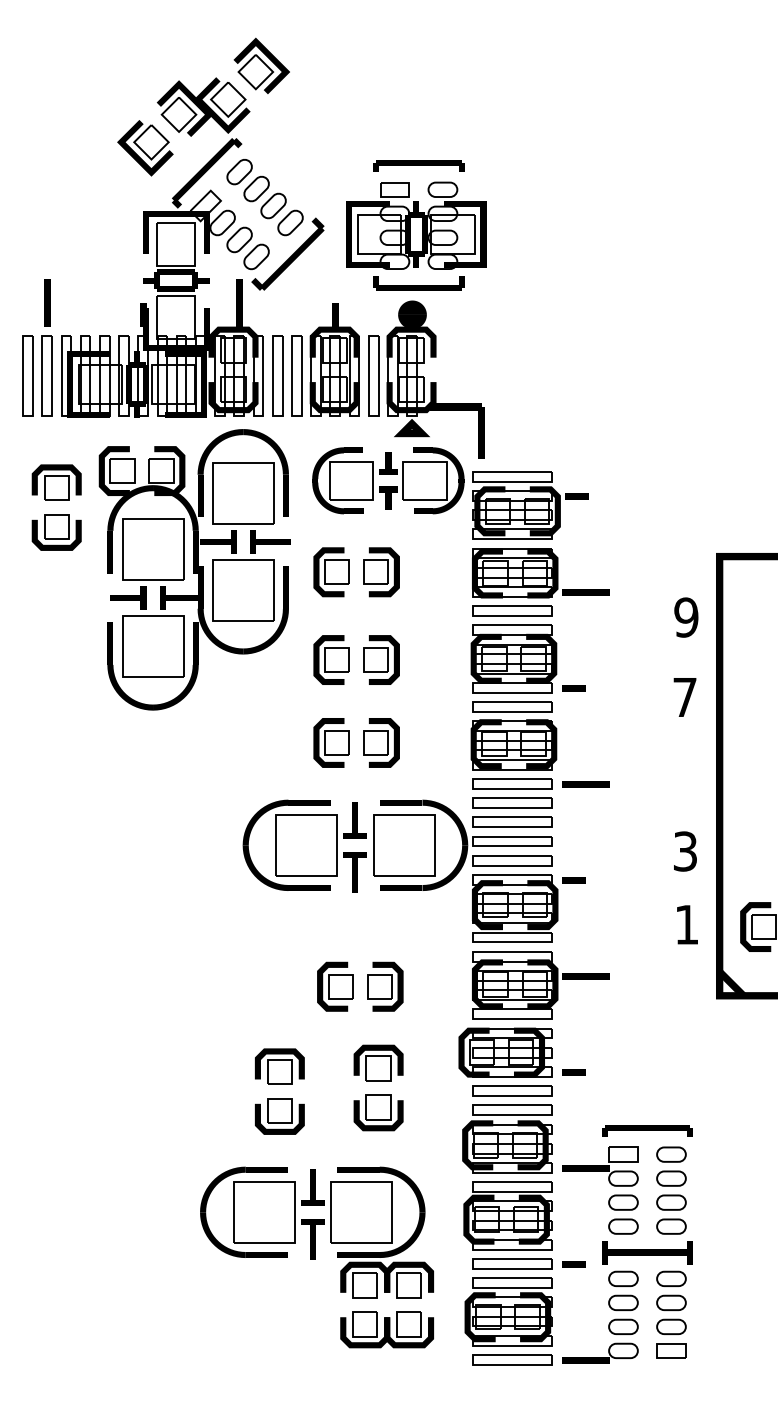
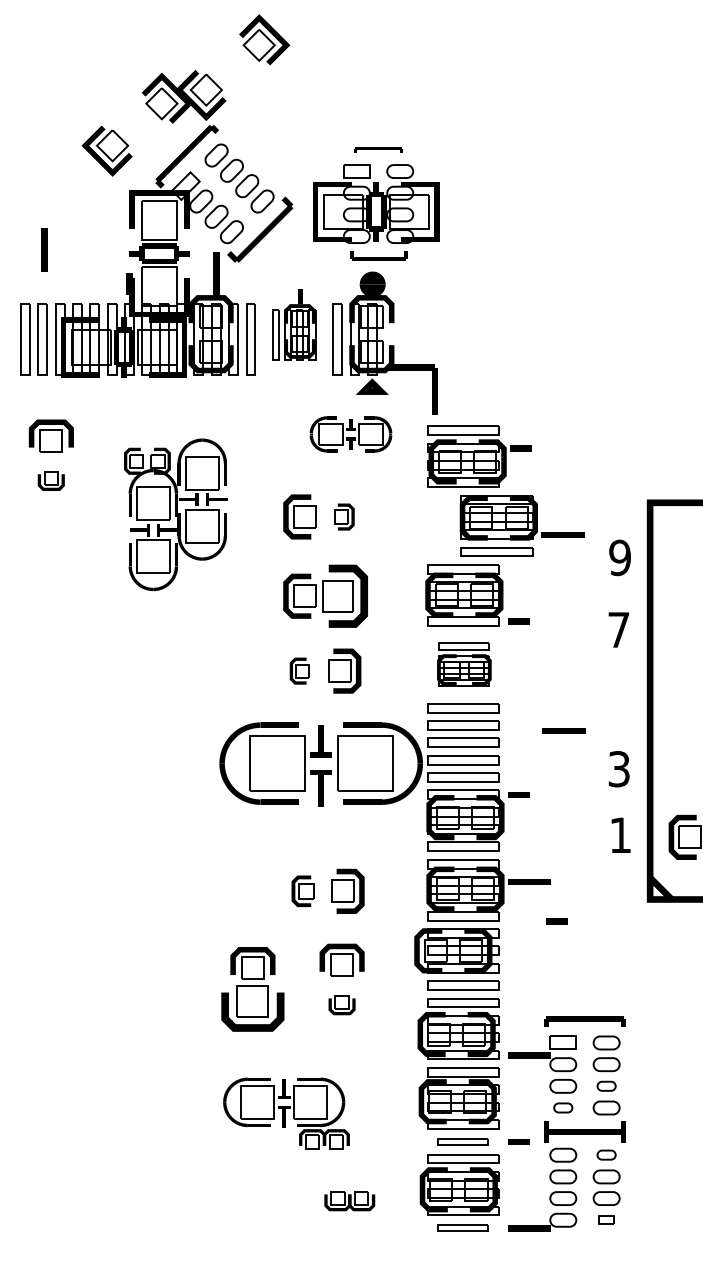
part: (261, 65) -> (264, 39), moved
part: (145, 148) -> (107, 151), moved
part: (418, 165) -> (378, 149), size x0.6
part: (418, 283) -> (378, 256), size x0.7
line: (47, 302) -> (44, 249), moved
part: (325, 359) -> (294, 324), size x0.7
part: (388, 480) -> (351, 434), size x0.6
part: (56, 532) -> (51, 481), size x0.6
part: (194, 569) -> (175, 514), size x0.6
part: (381, 572) -> (344, 517), size x0.6
part: (540, 582) -> (521, 526), moved
part: (381, 659) -> (344, 595), size x1.4
part: (513, 735) -> (463, 664), size x0.7
part: (331, 742) -> (299, 670), size x0.6
line: (585, 784) -> (563, 731), moved
part: (335, 986) -> (303, 891), size x0.7
line: (573, 1072) -> (556, 921), moved
part: (378, 1112) -> (342, 1004), size x0.6
part: (279, 1116) -> (252, 1008), size x1.4
part: (671, 1202) -> (606, 1086), size x0.7
part: (623, 1226) -> (563, 1107), size x0.7
part: (316, 1232) -> (286, 1113), size x0.6
part: (512, 1263) -> (463, 1141), size x0.7
part: (671, 1278) -> (606, 1154), size x0.7
part: (386, 1329) -> (349, 1200), size x0.6
part: (671, 1350) -> (606, 1219), size x0.6
part: (512, 1359) -> (463, 1227), size x0.7

